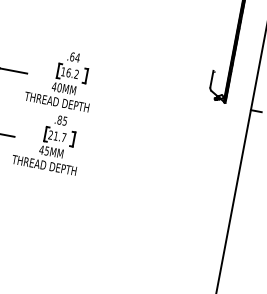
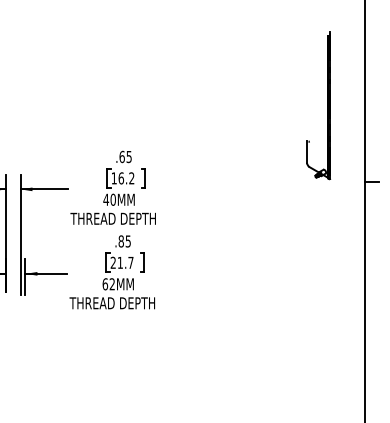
text: (77, 58) -> (129, 157), .64 -> .65
text: (44, 150) -> (108, 284), 45MM -> 62MM

